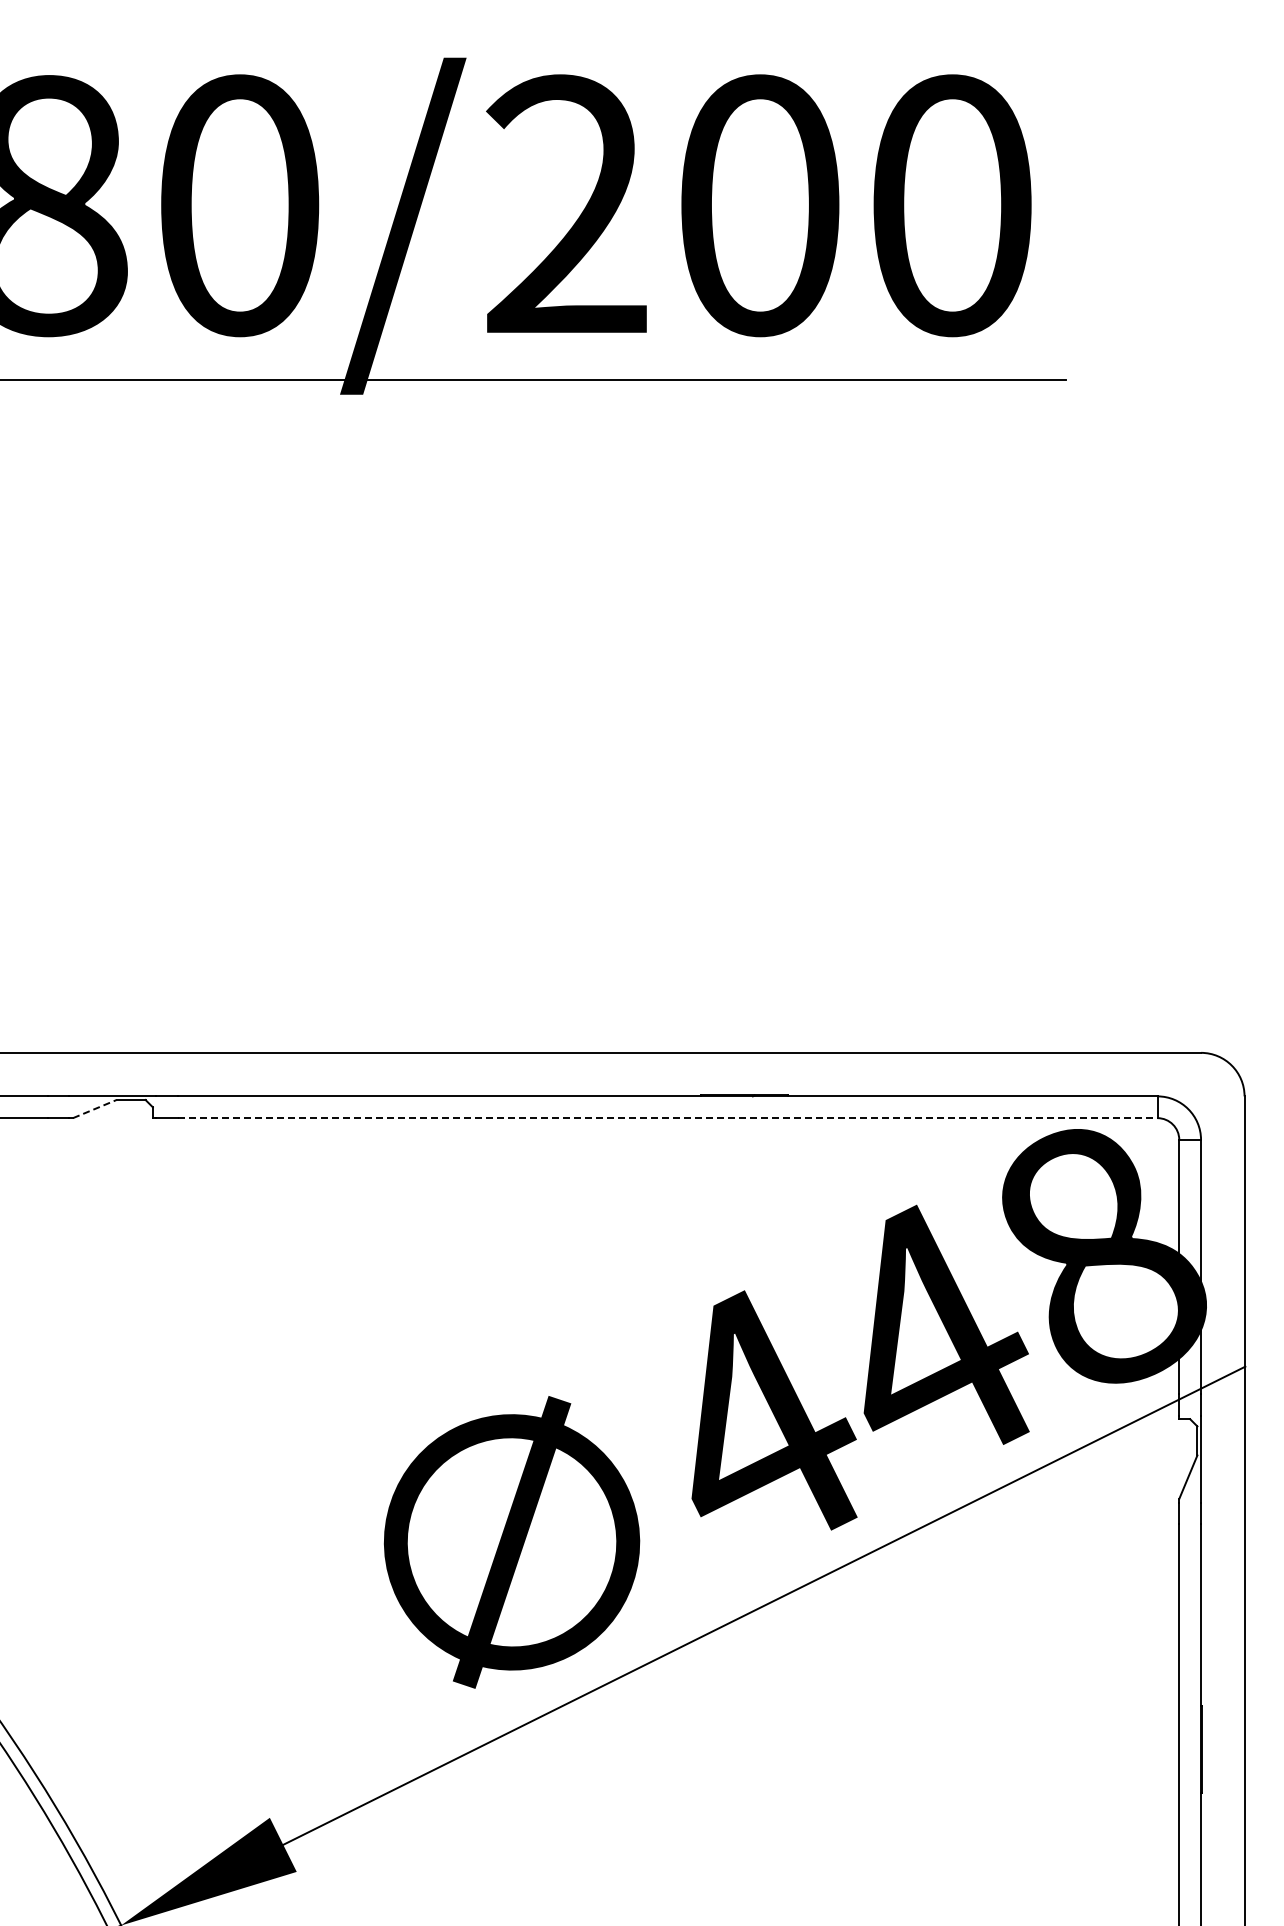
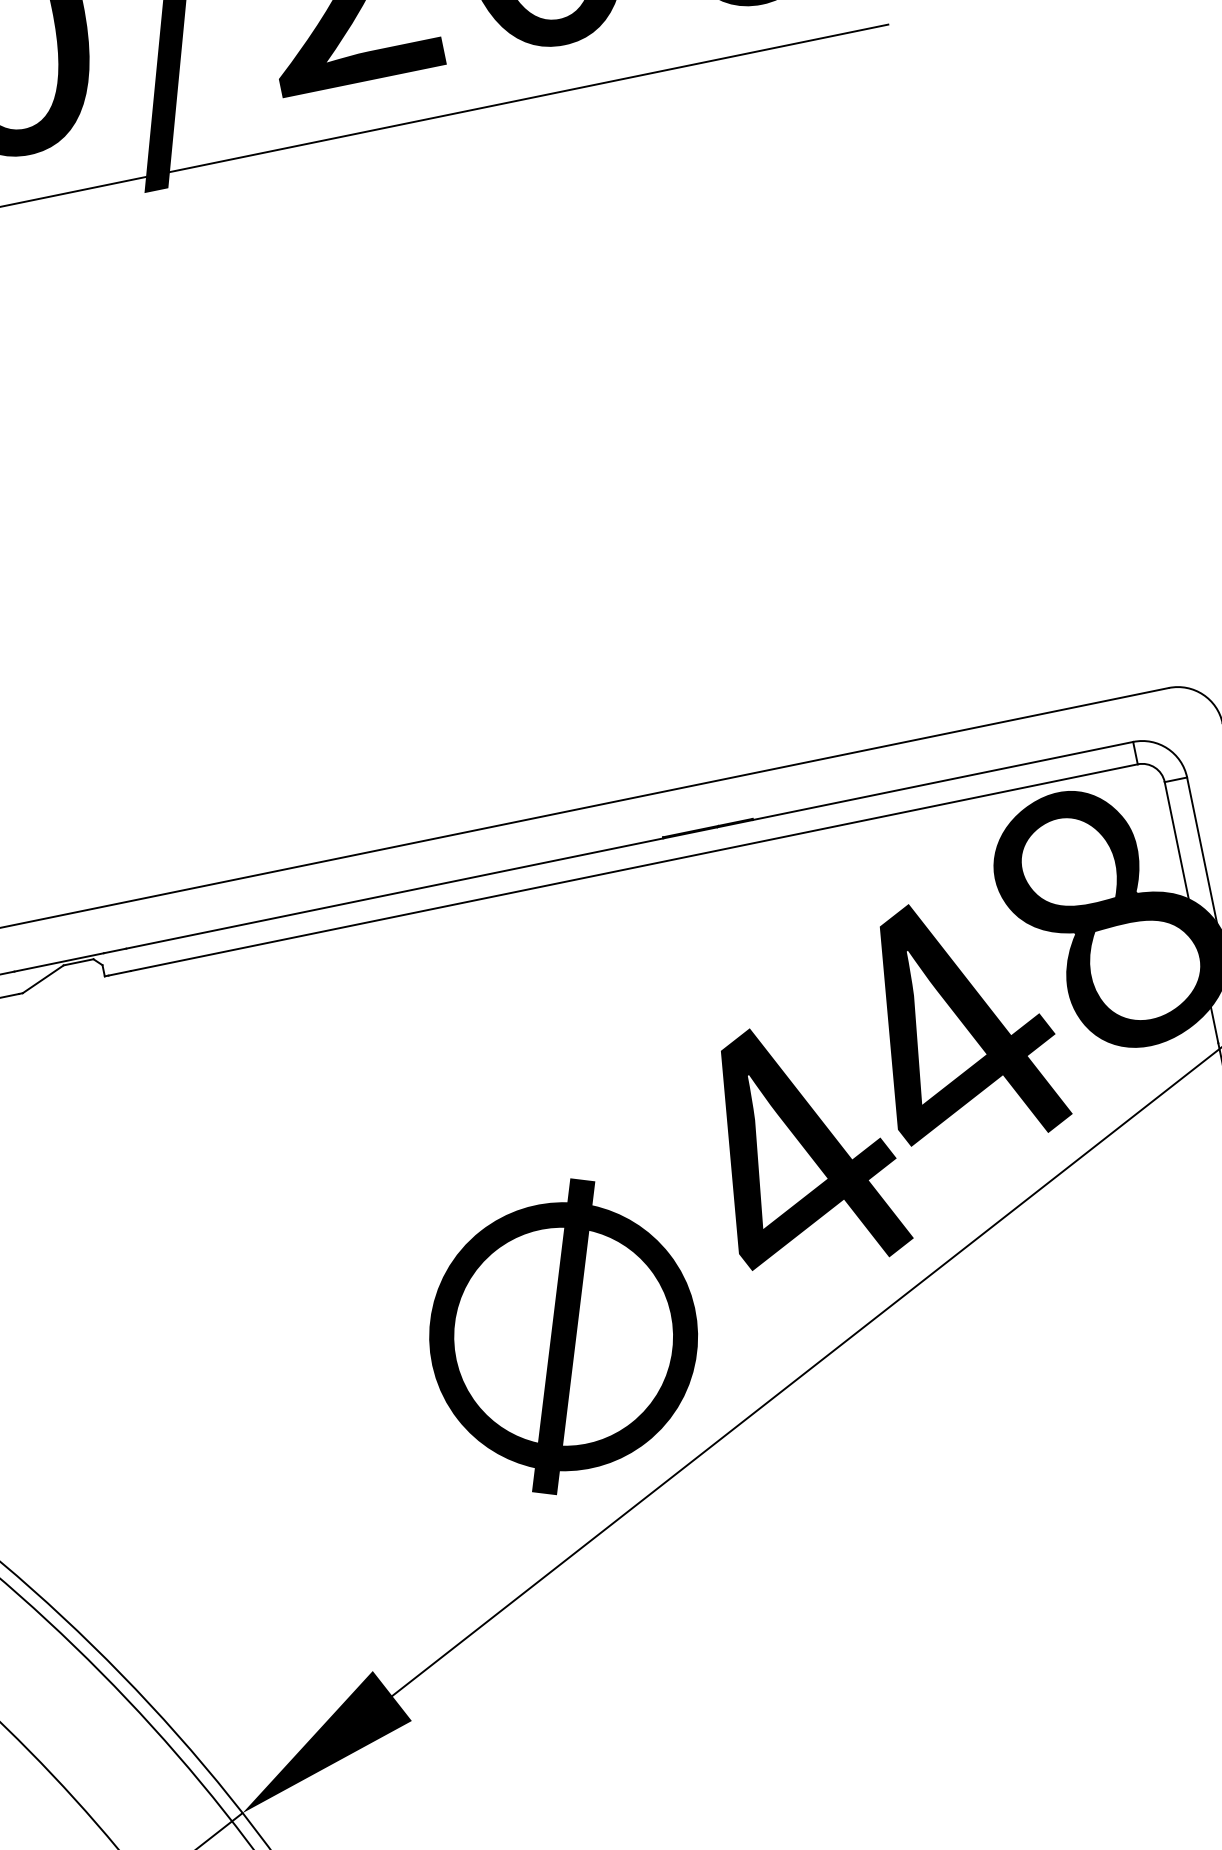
line: (94, 1109) -> (42, 979), dashed -> solid
line: (667, 1118) -> (634, 868), dashed -> solid

